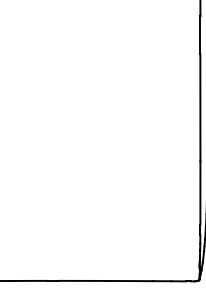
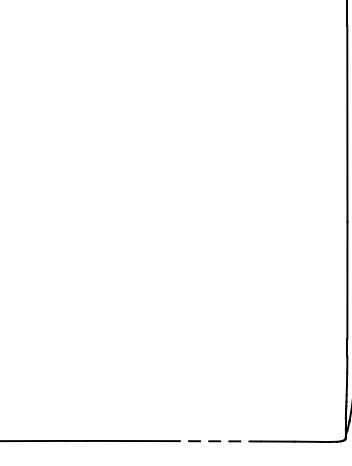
line: (129, 281) -> (217, 442), solid -> dashed

